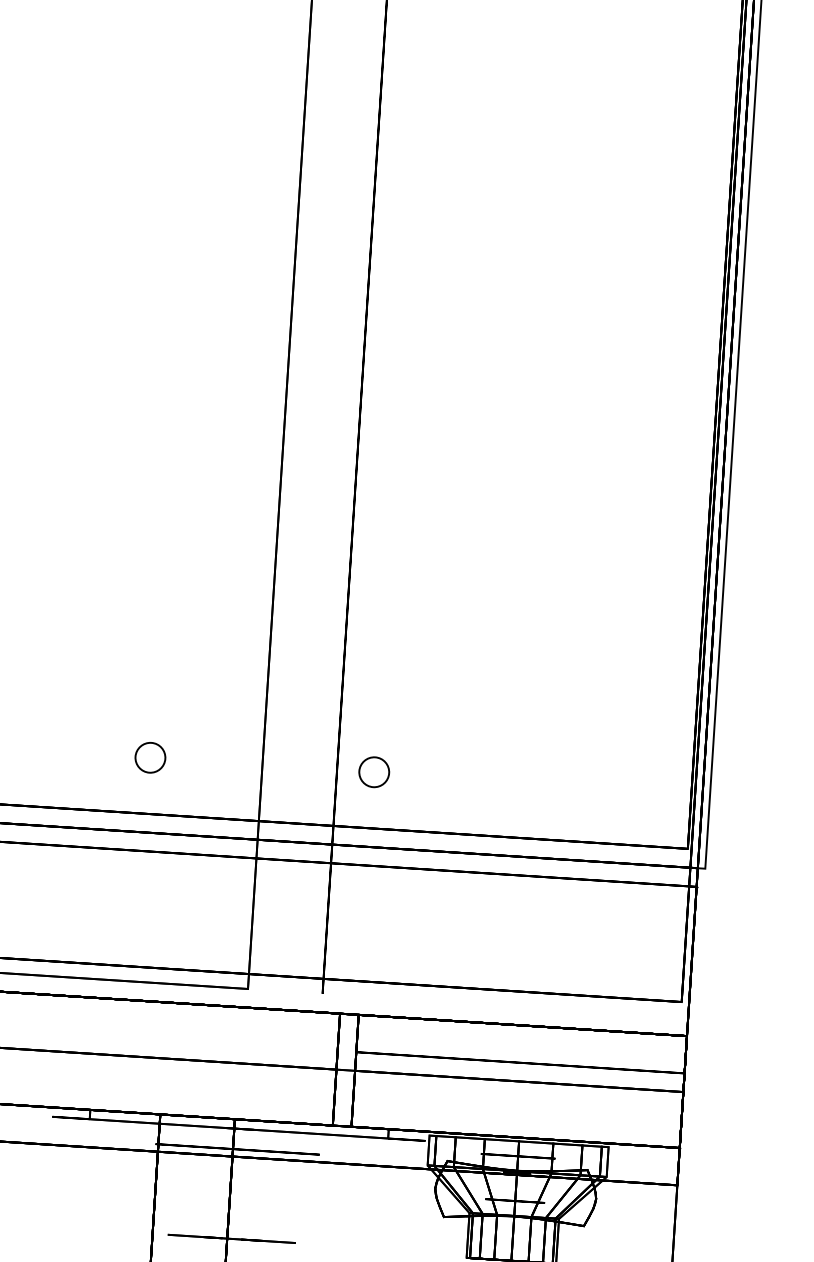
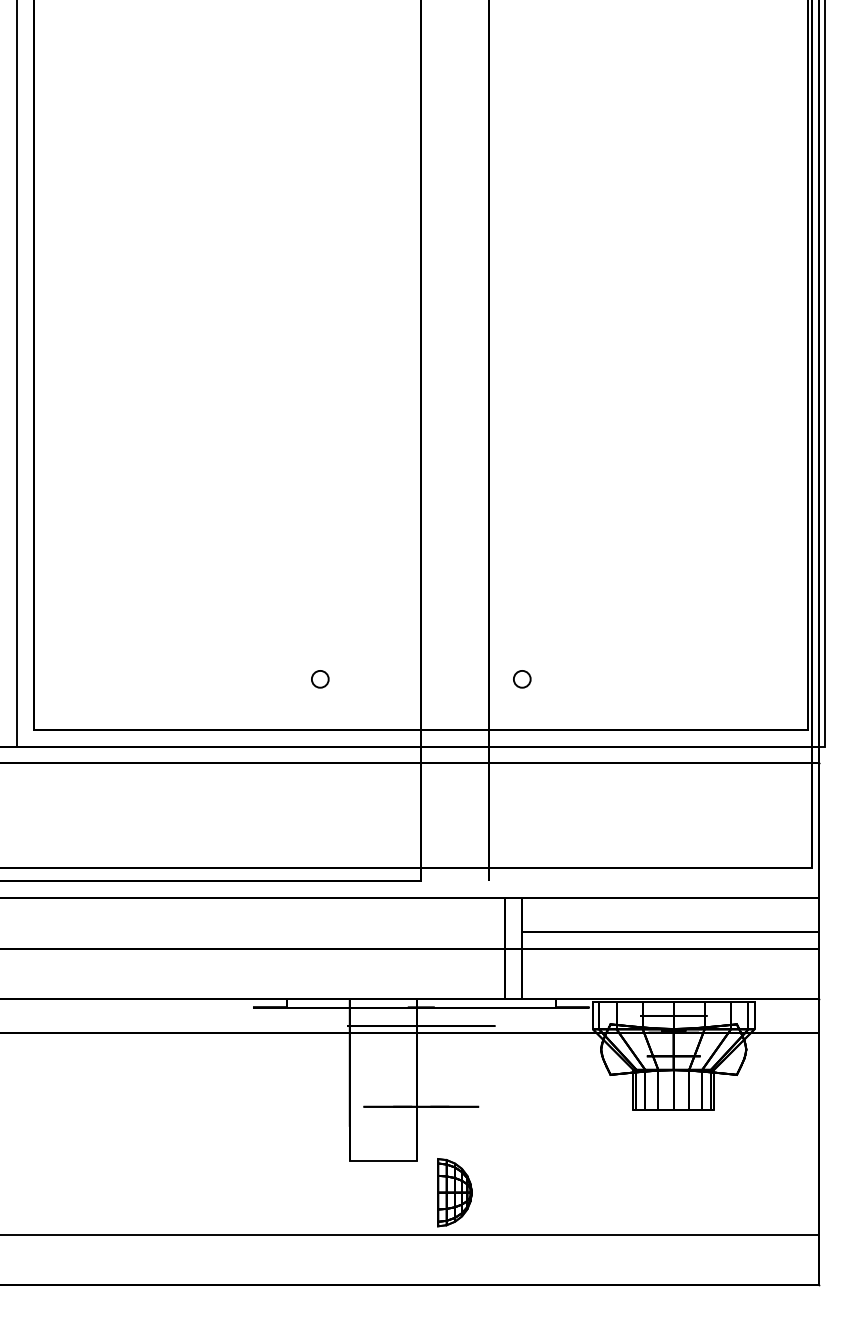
circle: (150, 758) -> (320, 679), size x0.62
circle: (374, 772) -> (522, 679), size x0.62

